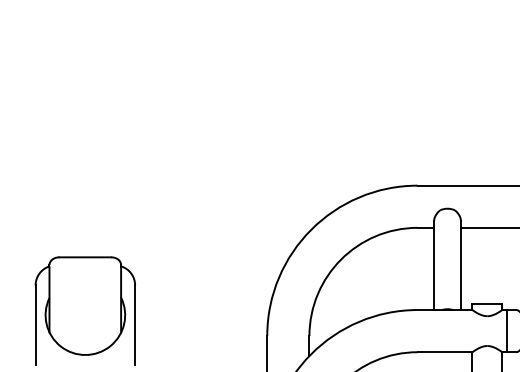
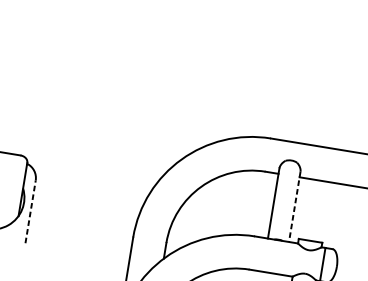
line: (460, 265) -> (294, 206), solid -> dashed
line: (135, 325) -> (30, 212), solid -> dashed

